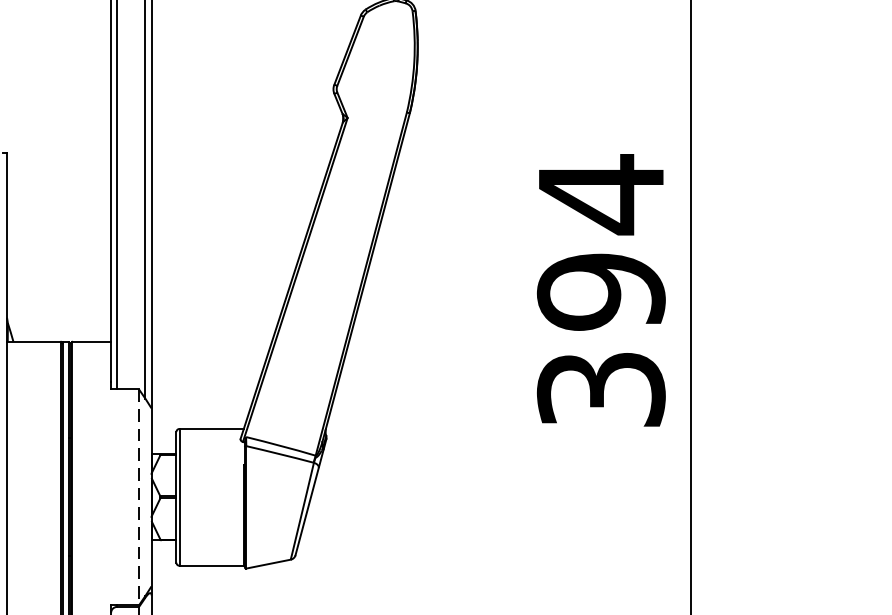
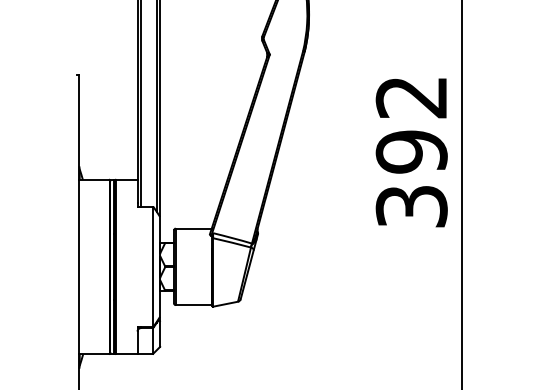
text: (599, 194) -> (410, 97), 394 -> 392
line: (139, 498) -> (153, 267), dashed -> solid

